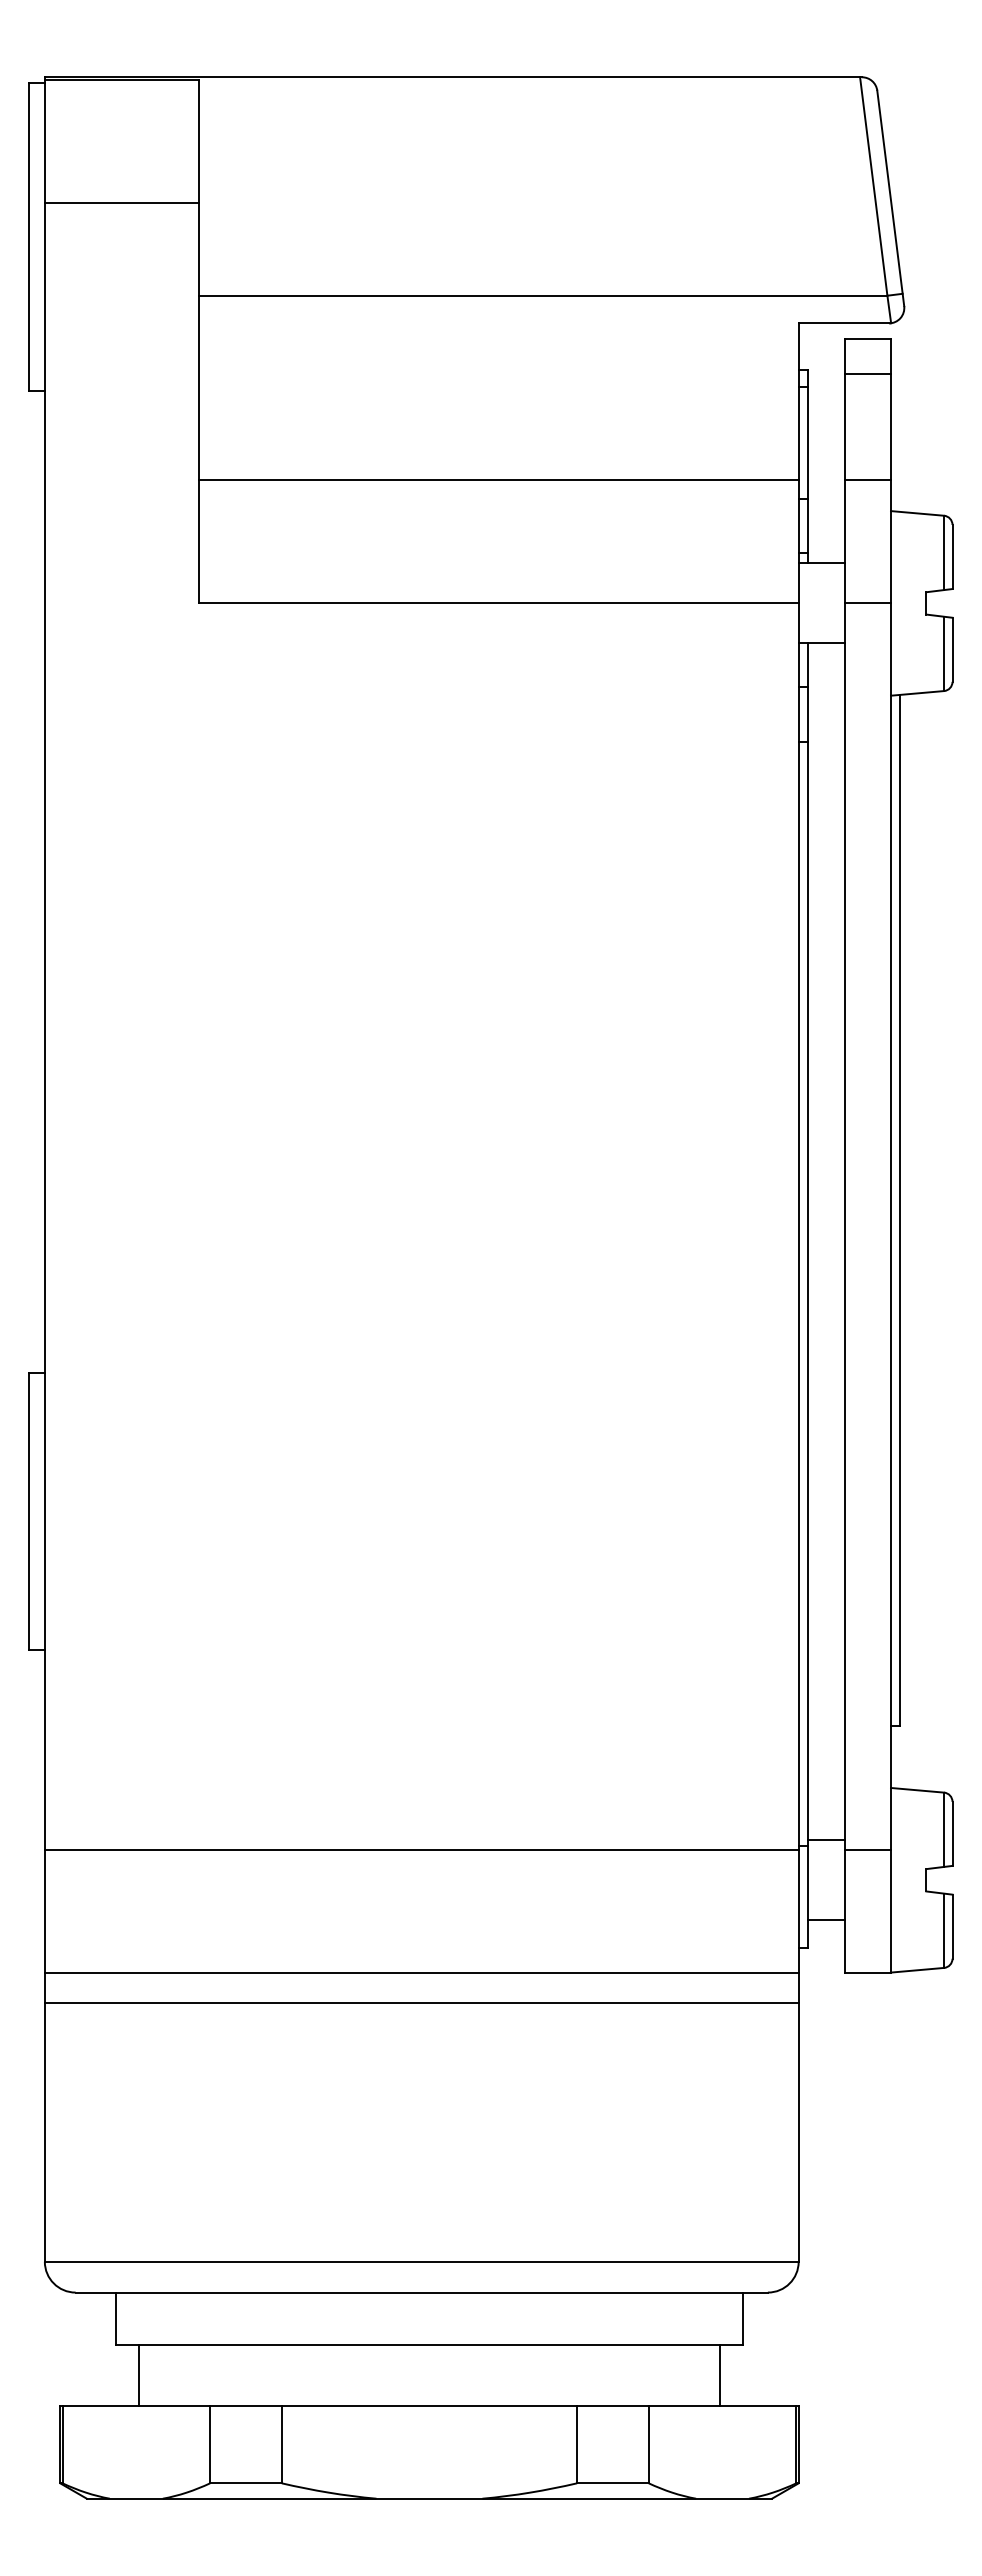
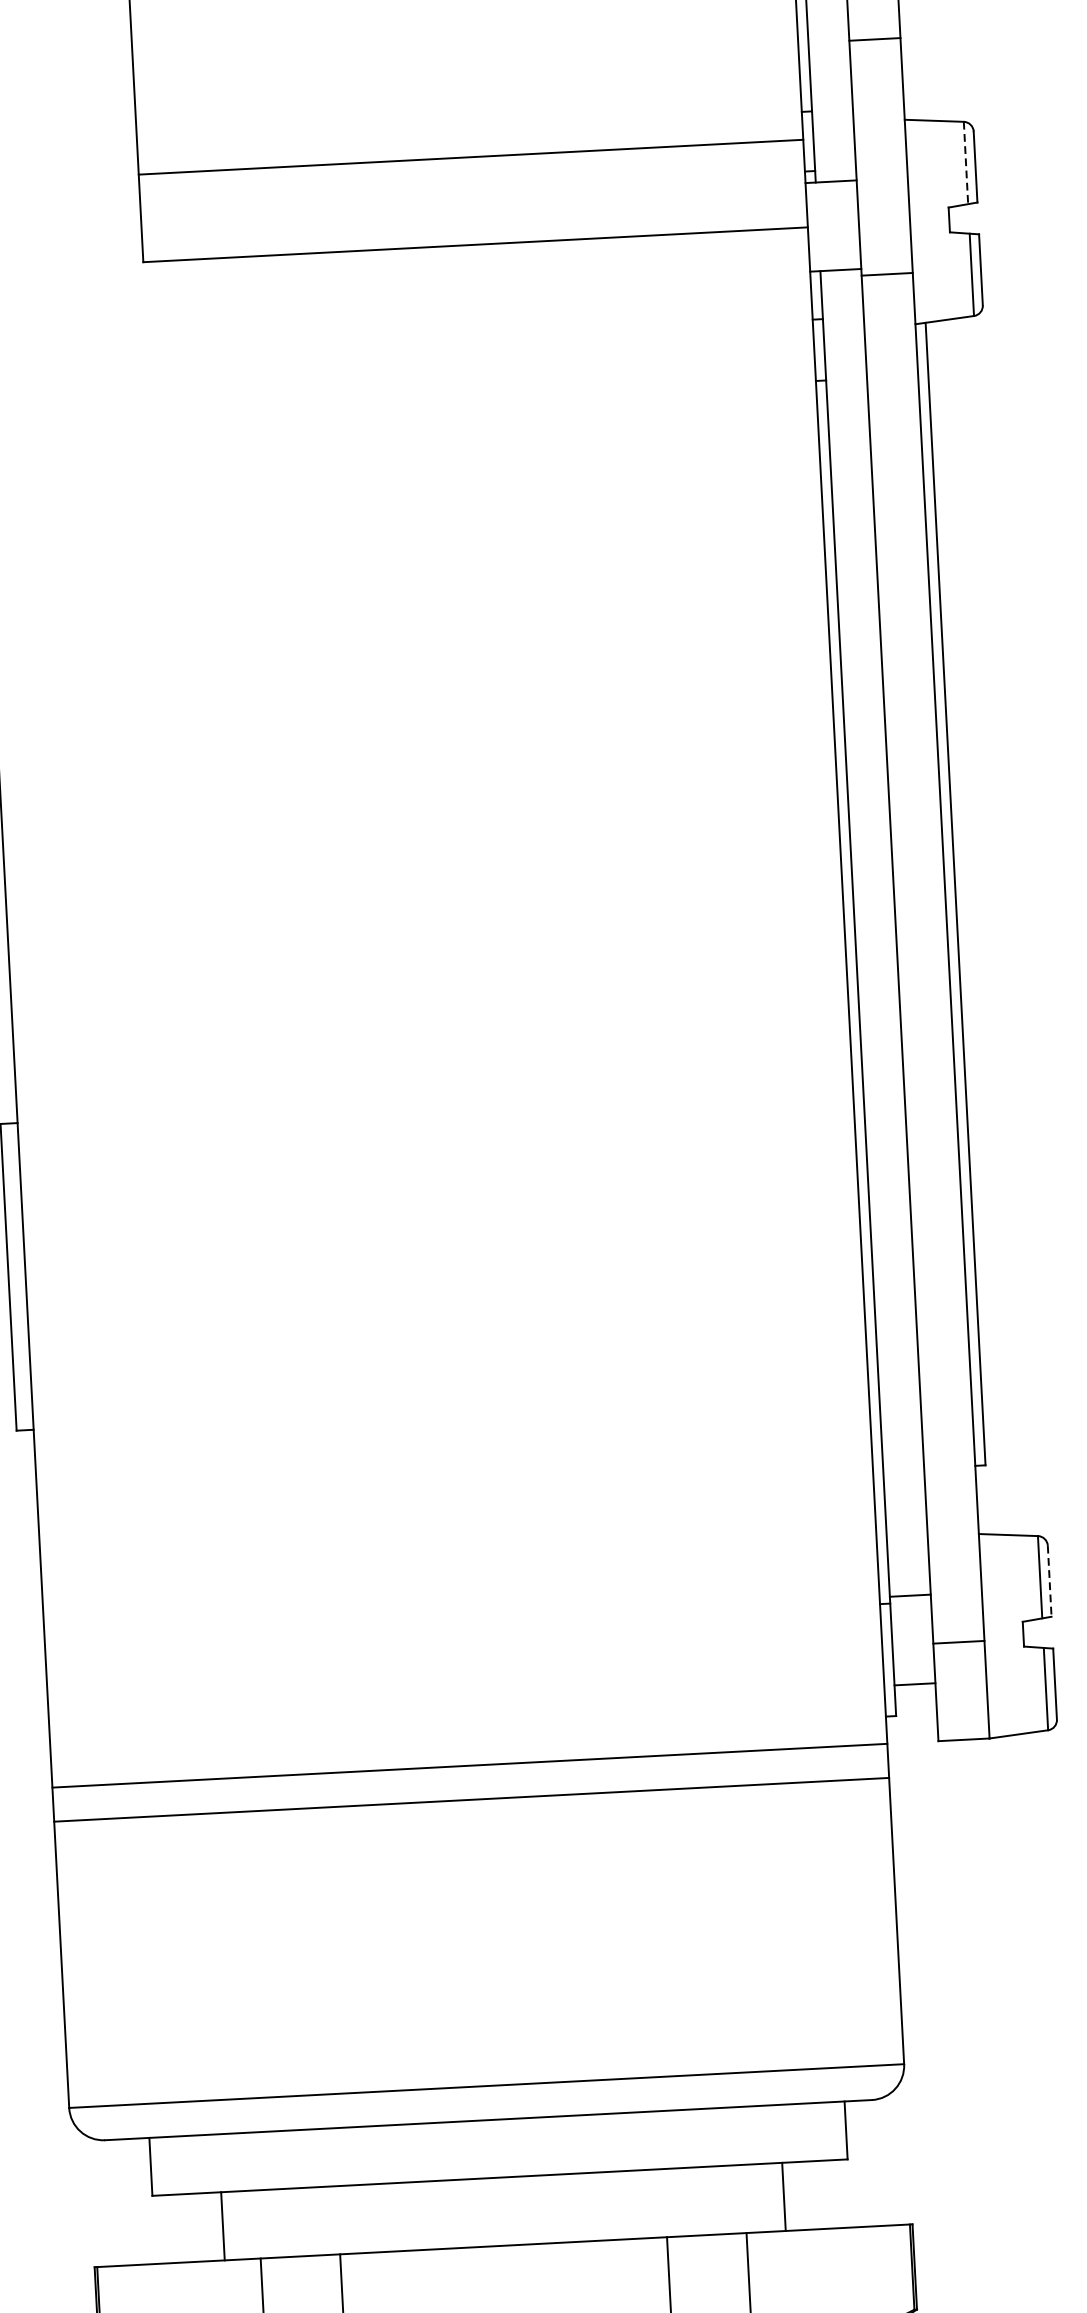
line: (498, 480) -> (470, 157), moved
line: (867, 480) -> (874, 39), moved
line: (944, 553) -> (966, 163), solid -> dashed
line: (867, 603) -> (886, 274), moved
line: (952, 1834) -> (1049, 1581), solid -> dashed
line: (421, 1849) -> (462, 1629), removed
line: (867, 1849) -> (958, 1642), moved
line: (138, 2375) -> (222, 2226), moved
line: (720, 2375) -> (784, 2196), moved

